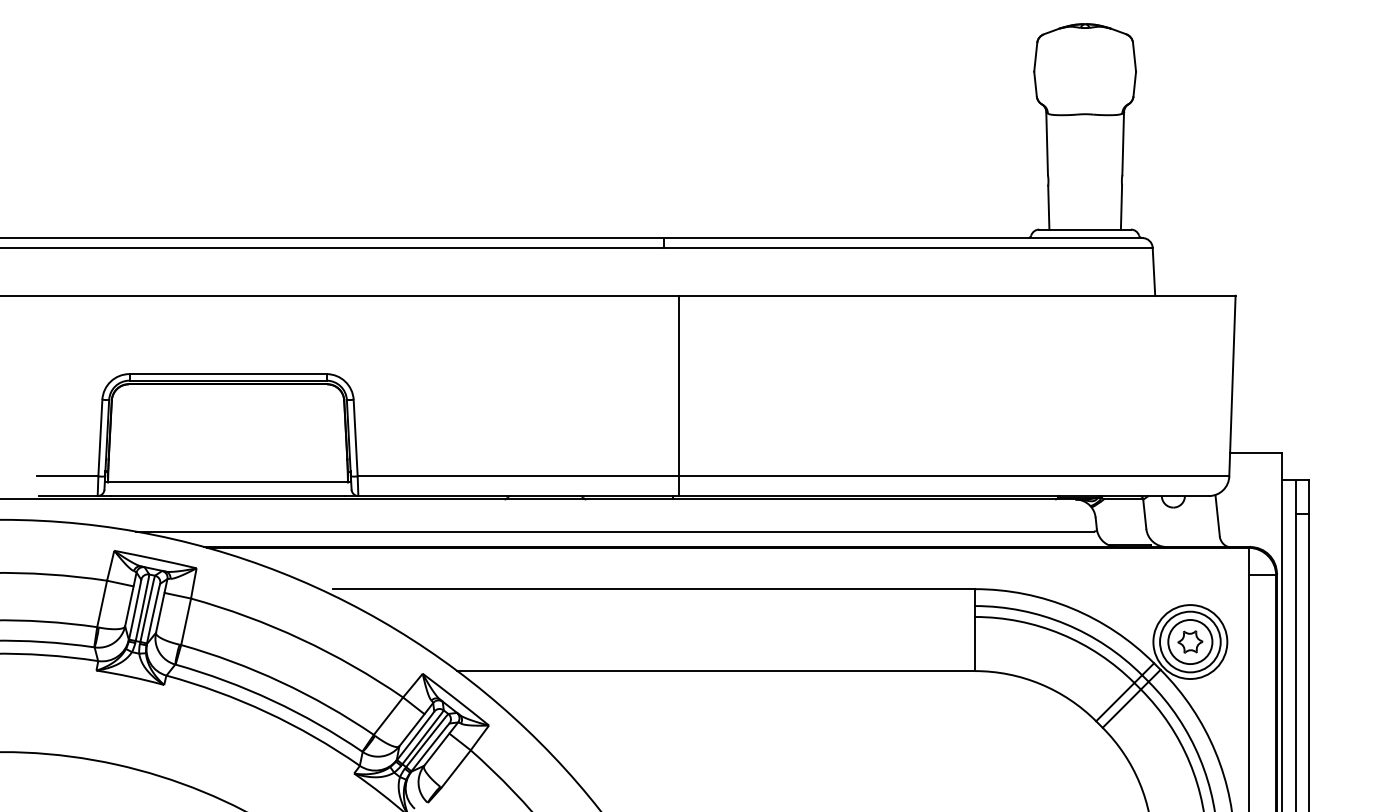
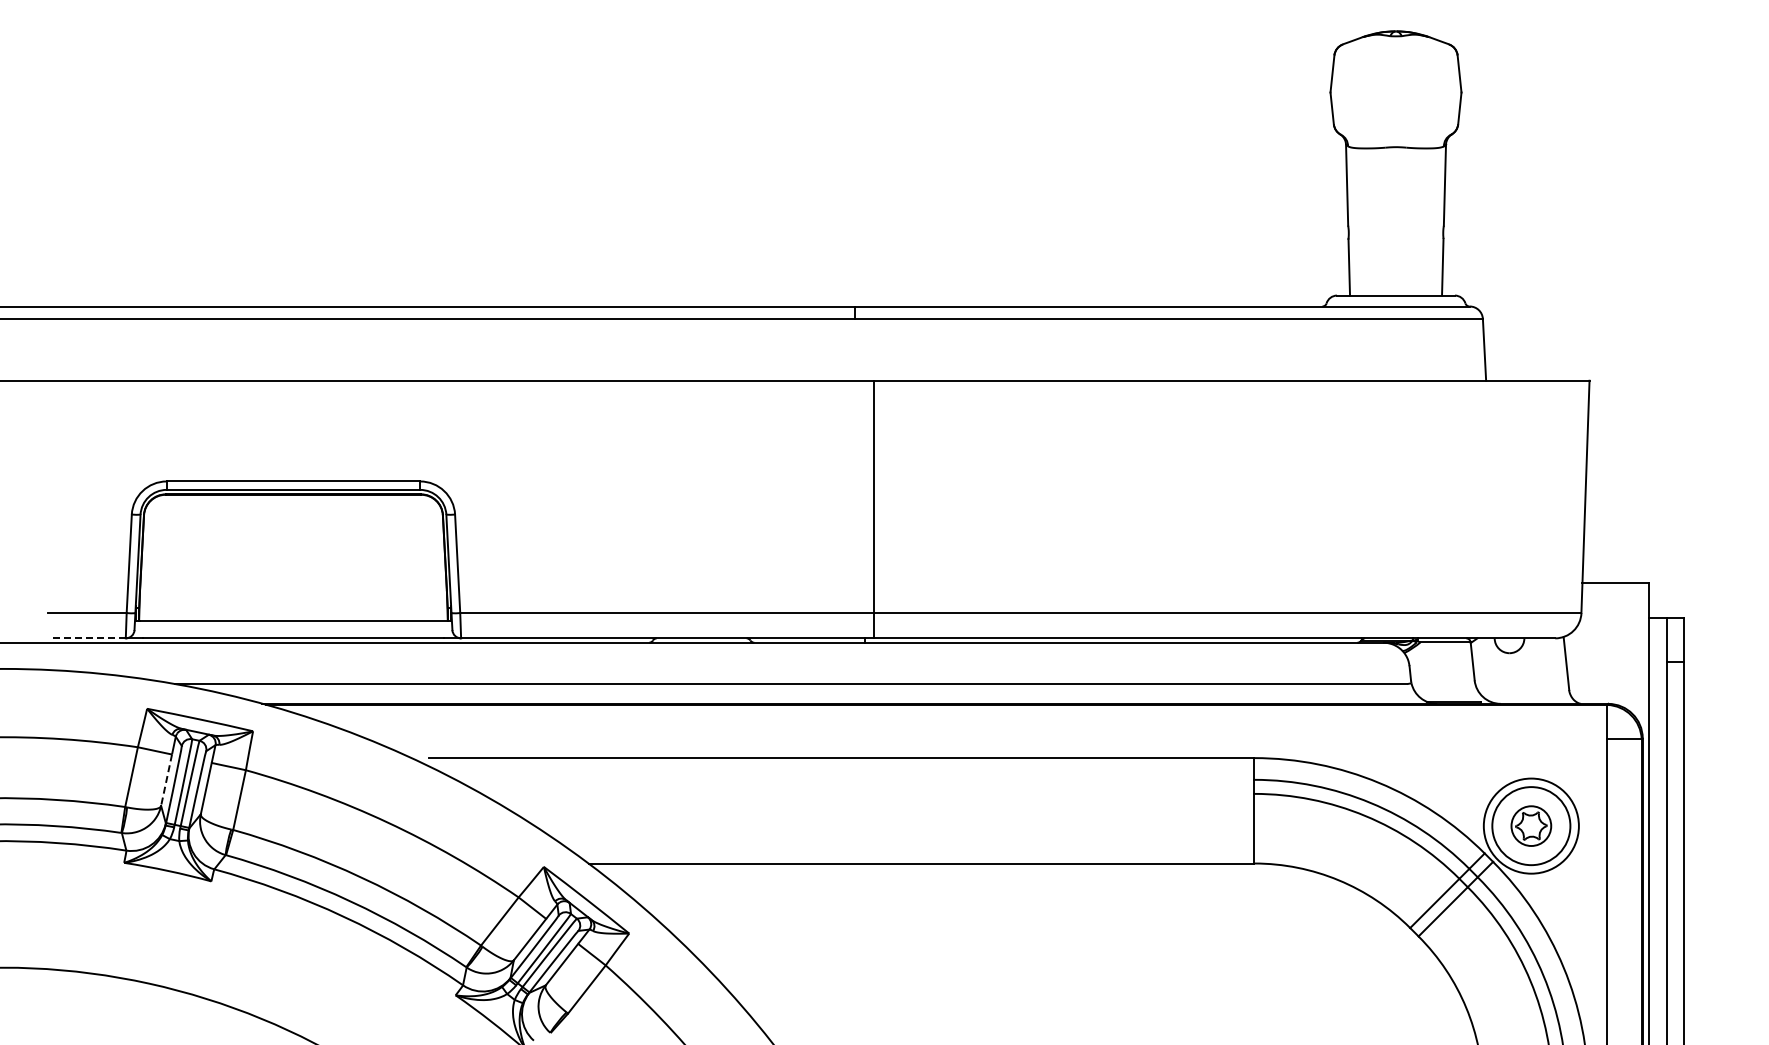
line: (67, 496) -> (87, 638), solid -> dashed
line: (129, 606) -> (166, 780), solid -> dashed
circle: (1189, 641) -> (1530, 825), size x0.7

